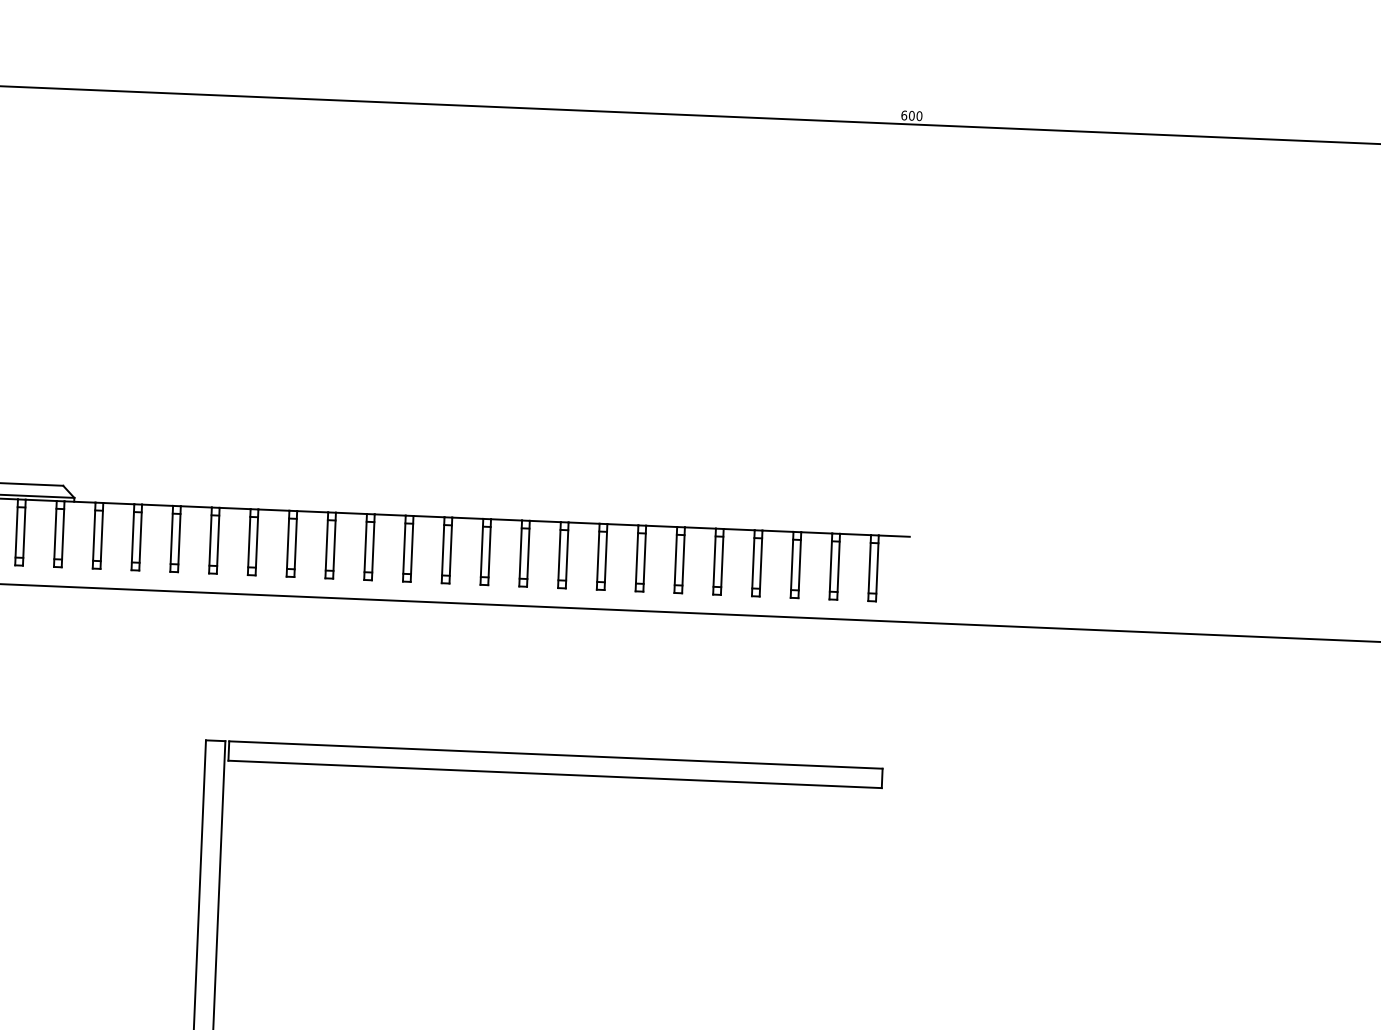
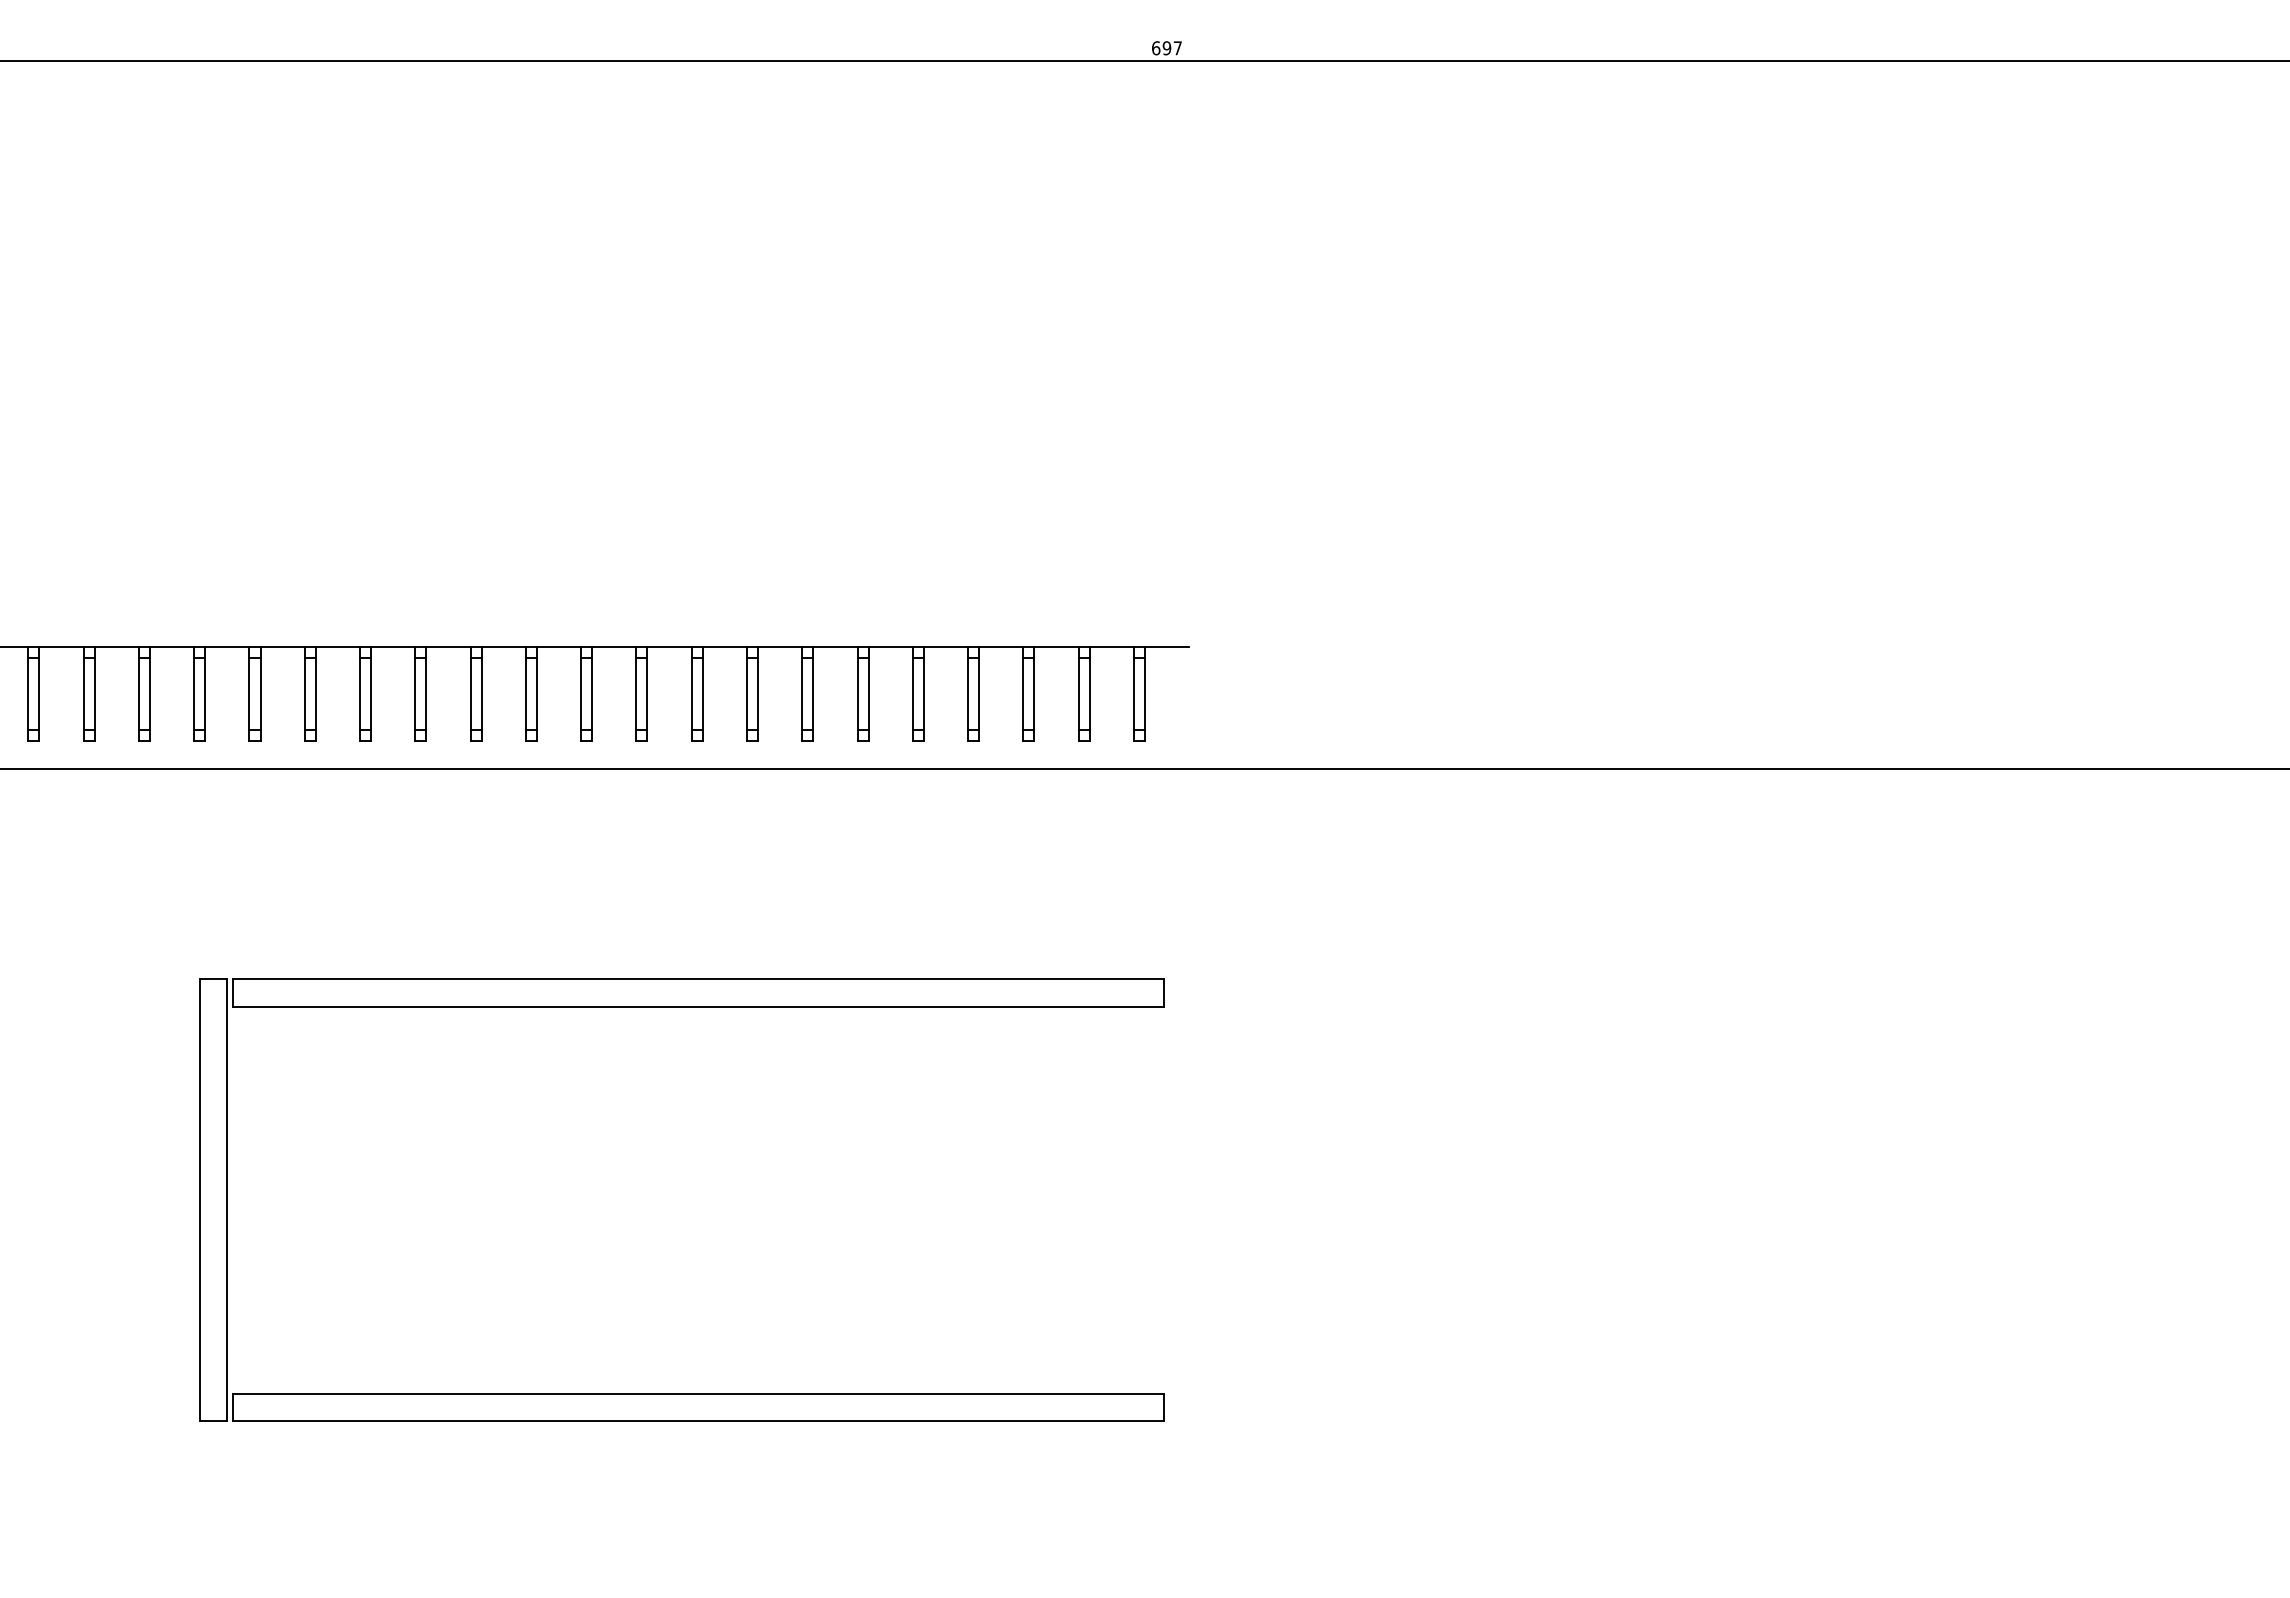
text: (915, 116) -> (1172, 48), 600 -> 697

